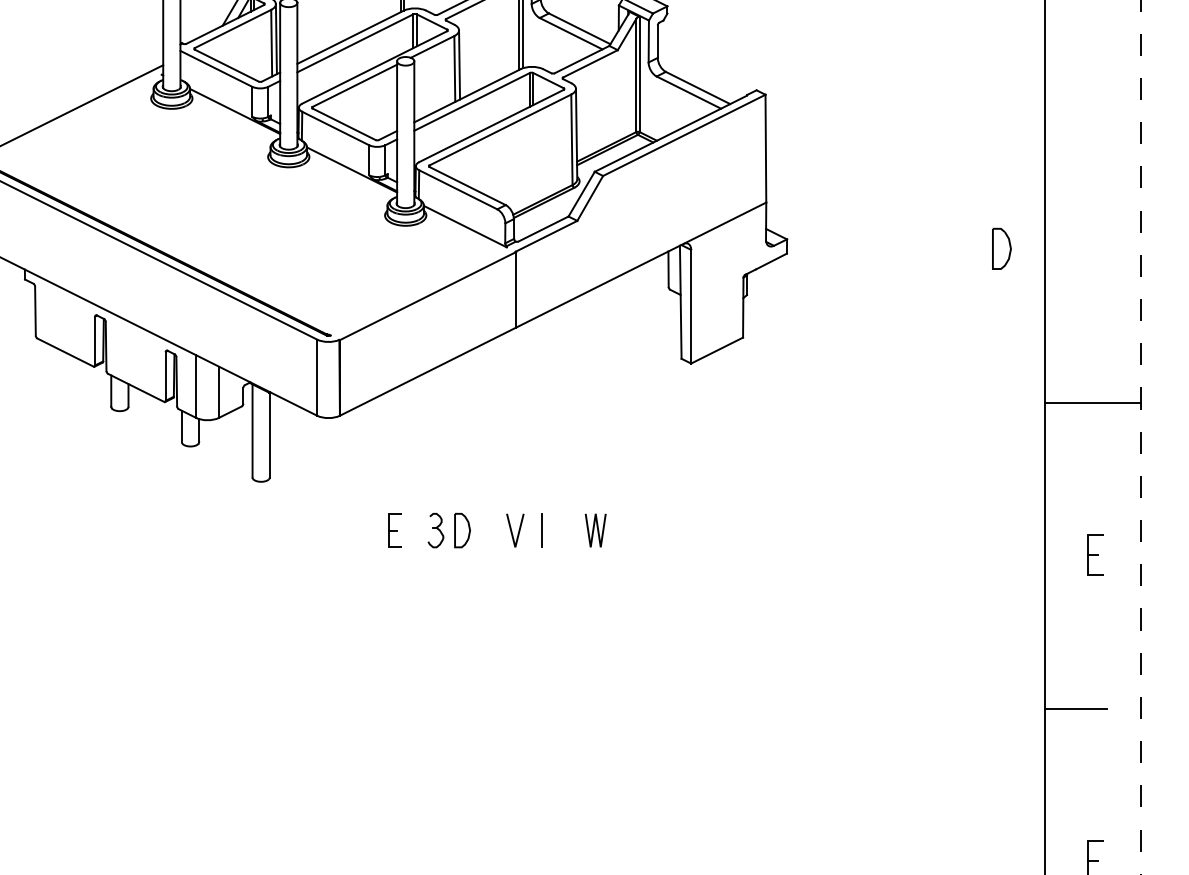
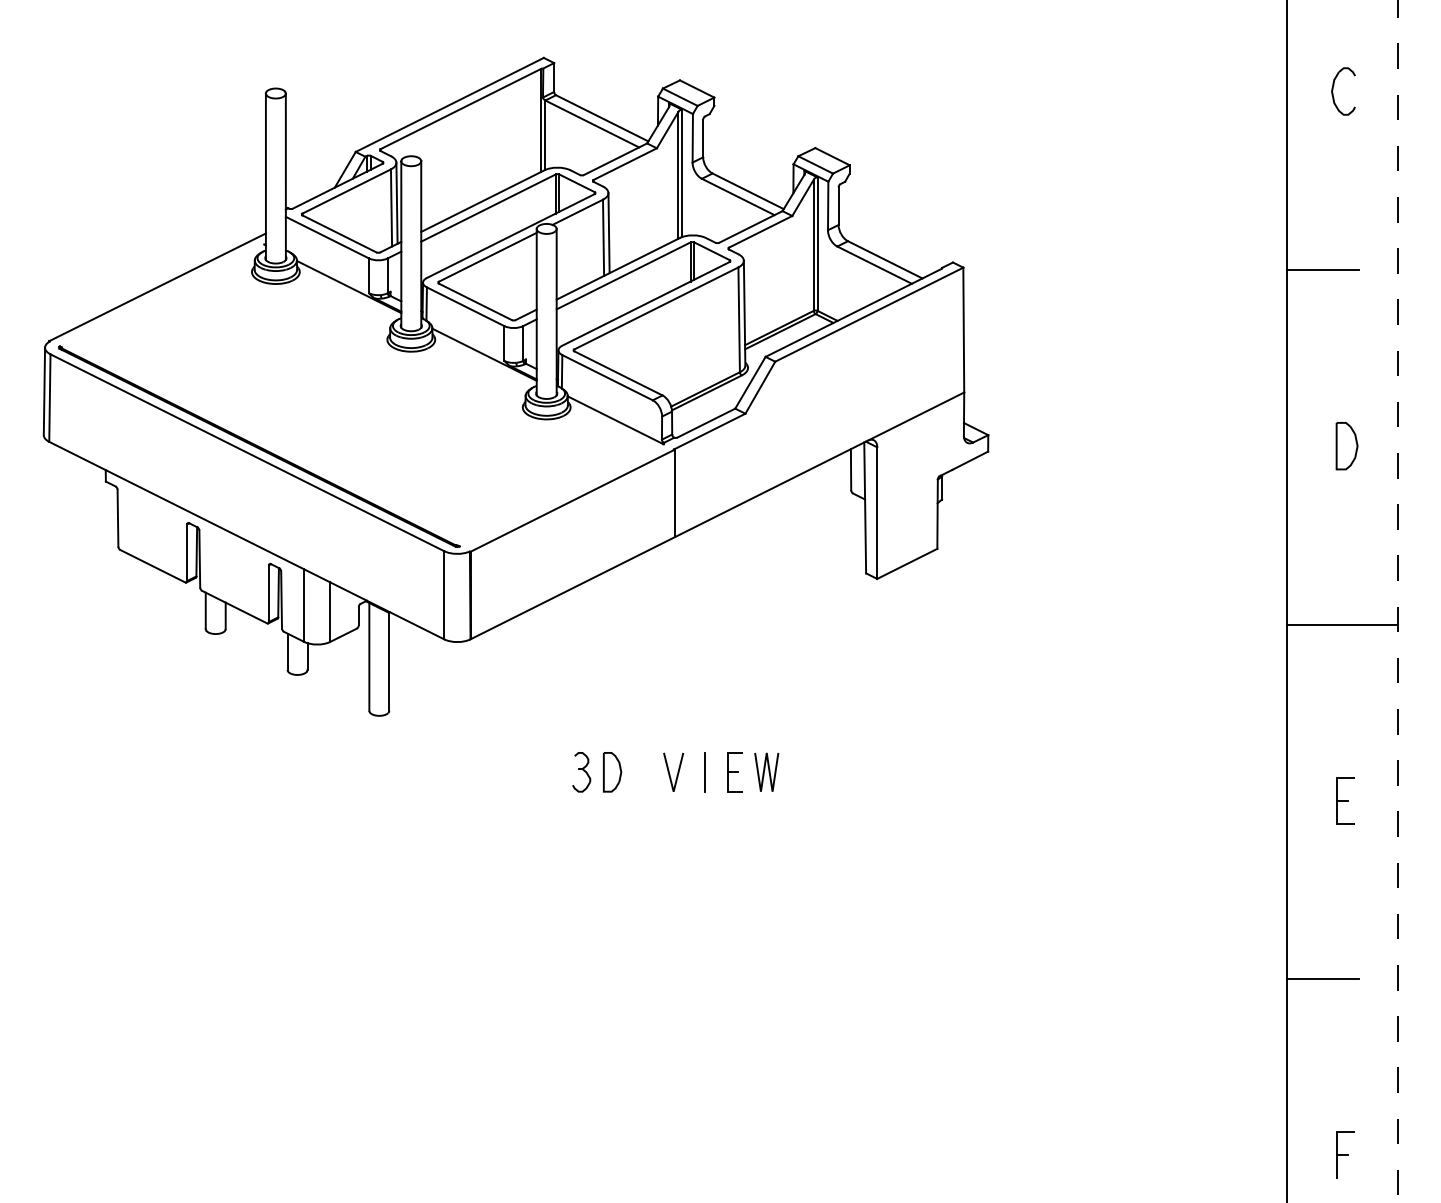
line: (1075, 97) -> (1322, 270), added
part: (1001, 249) -> (1346, 446), moved
part: (394, 530) -> (734, 772), moved

